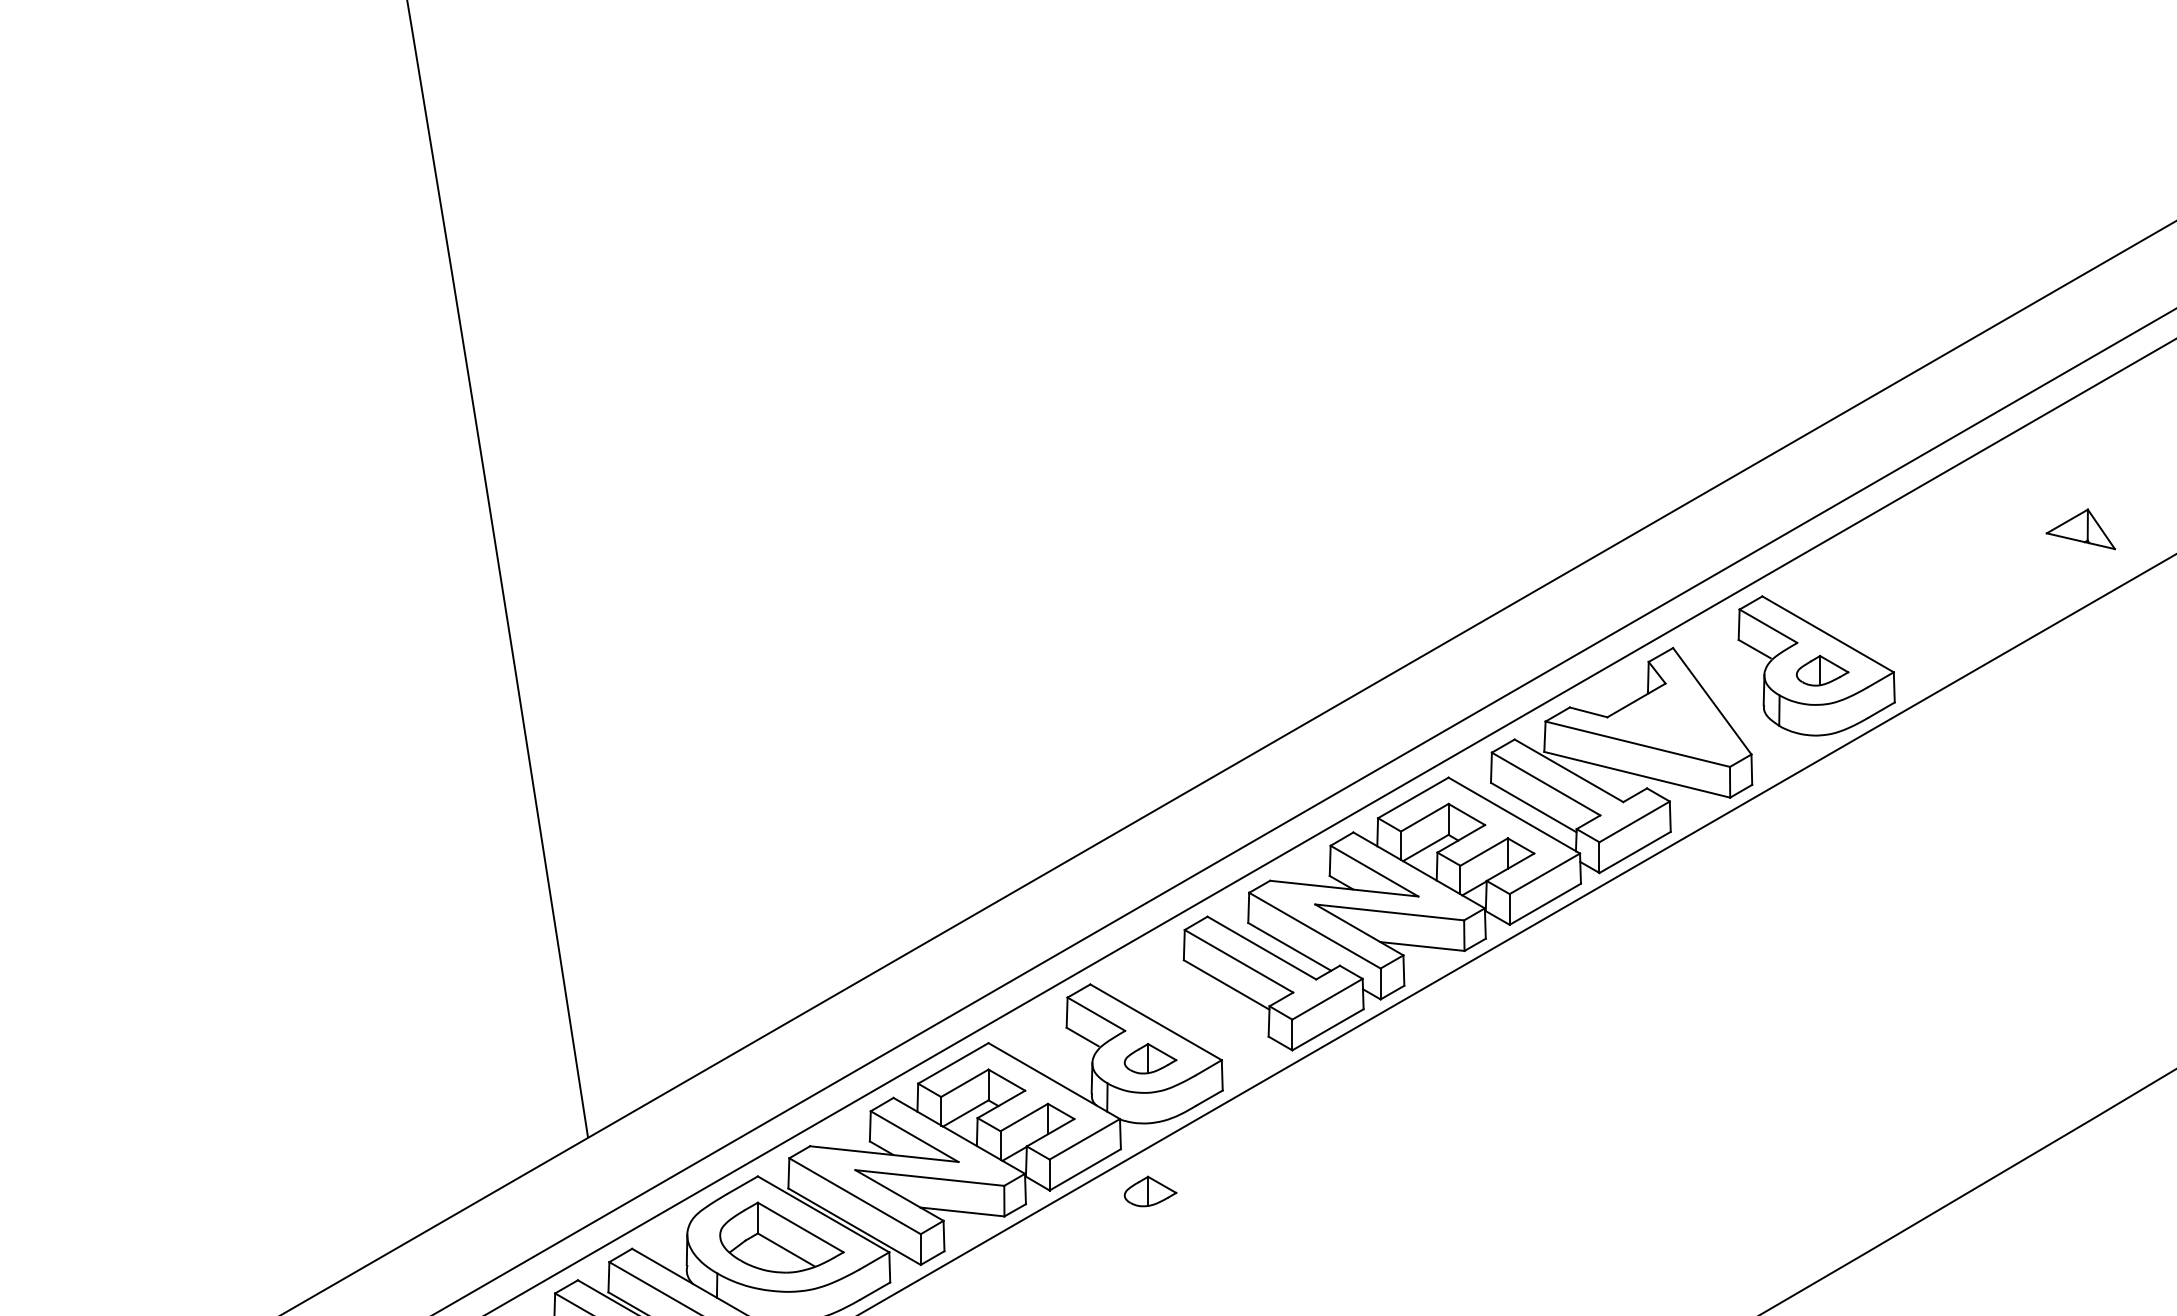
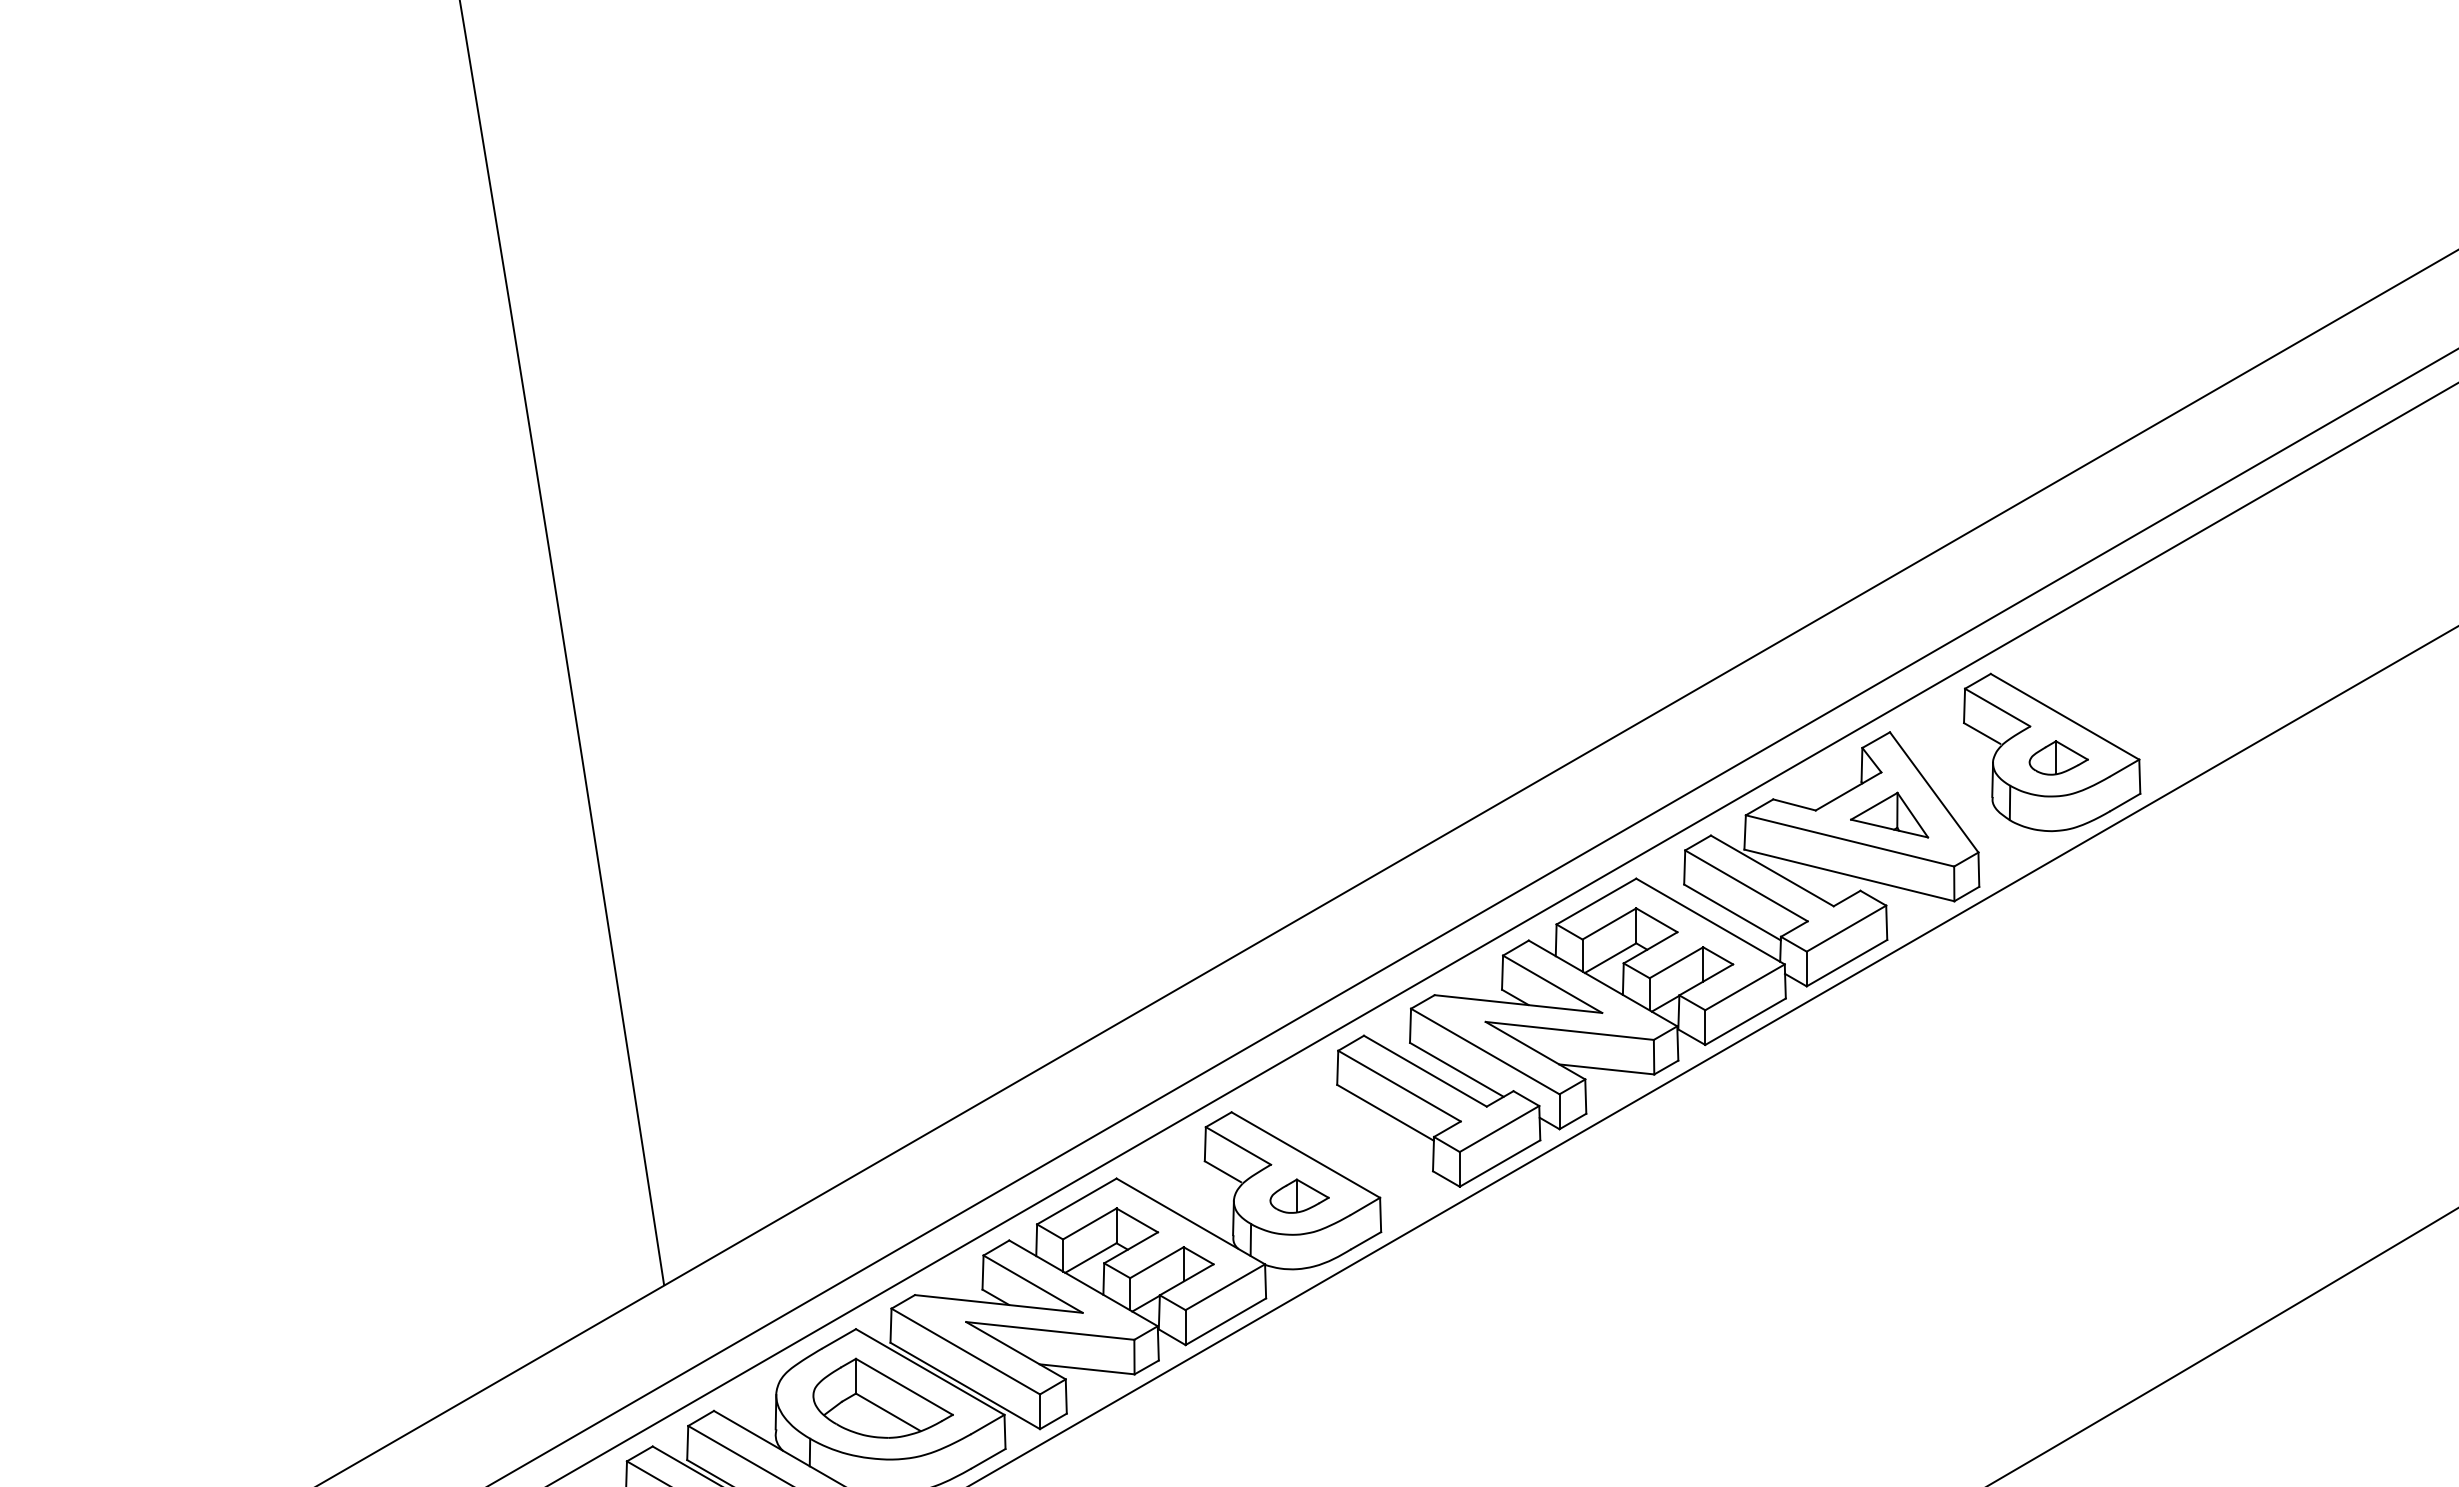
part: (2080, 528) -> (1889, 814), moved
part: (1150, 1190) -> (1299, 1345), removed

